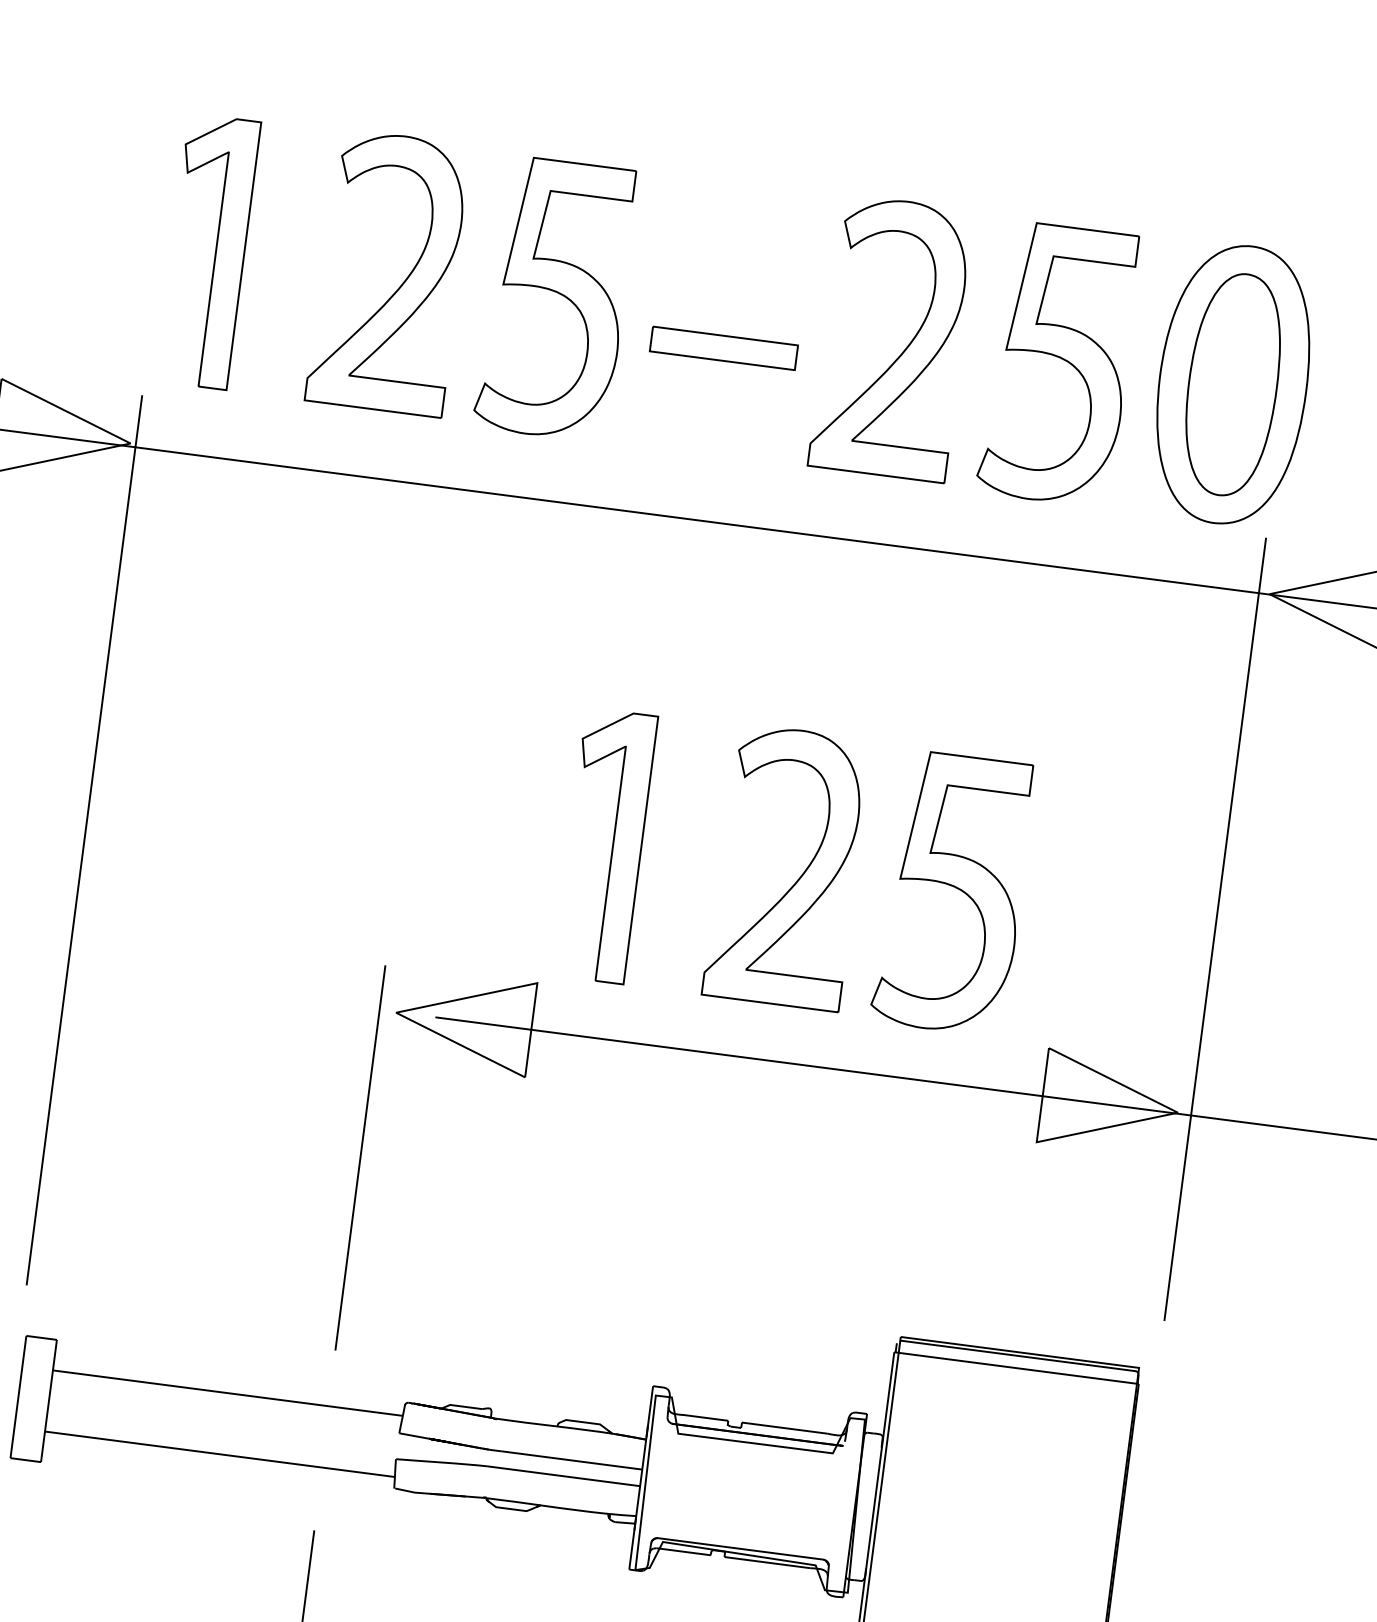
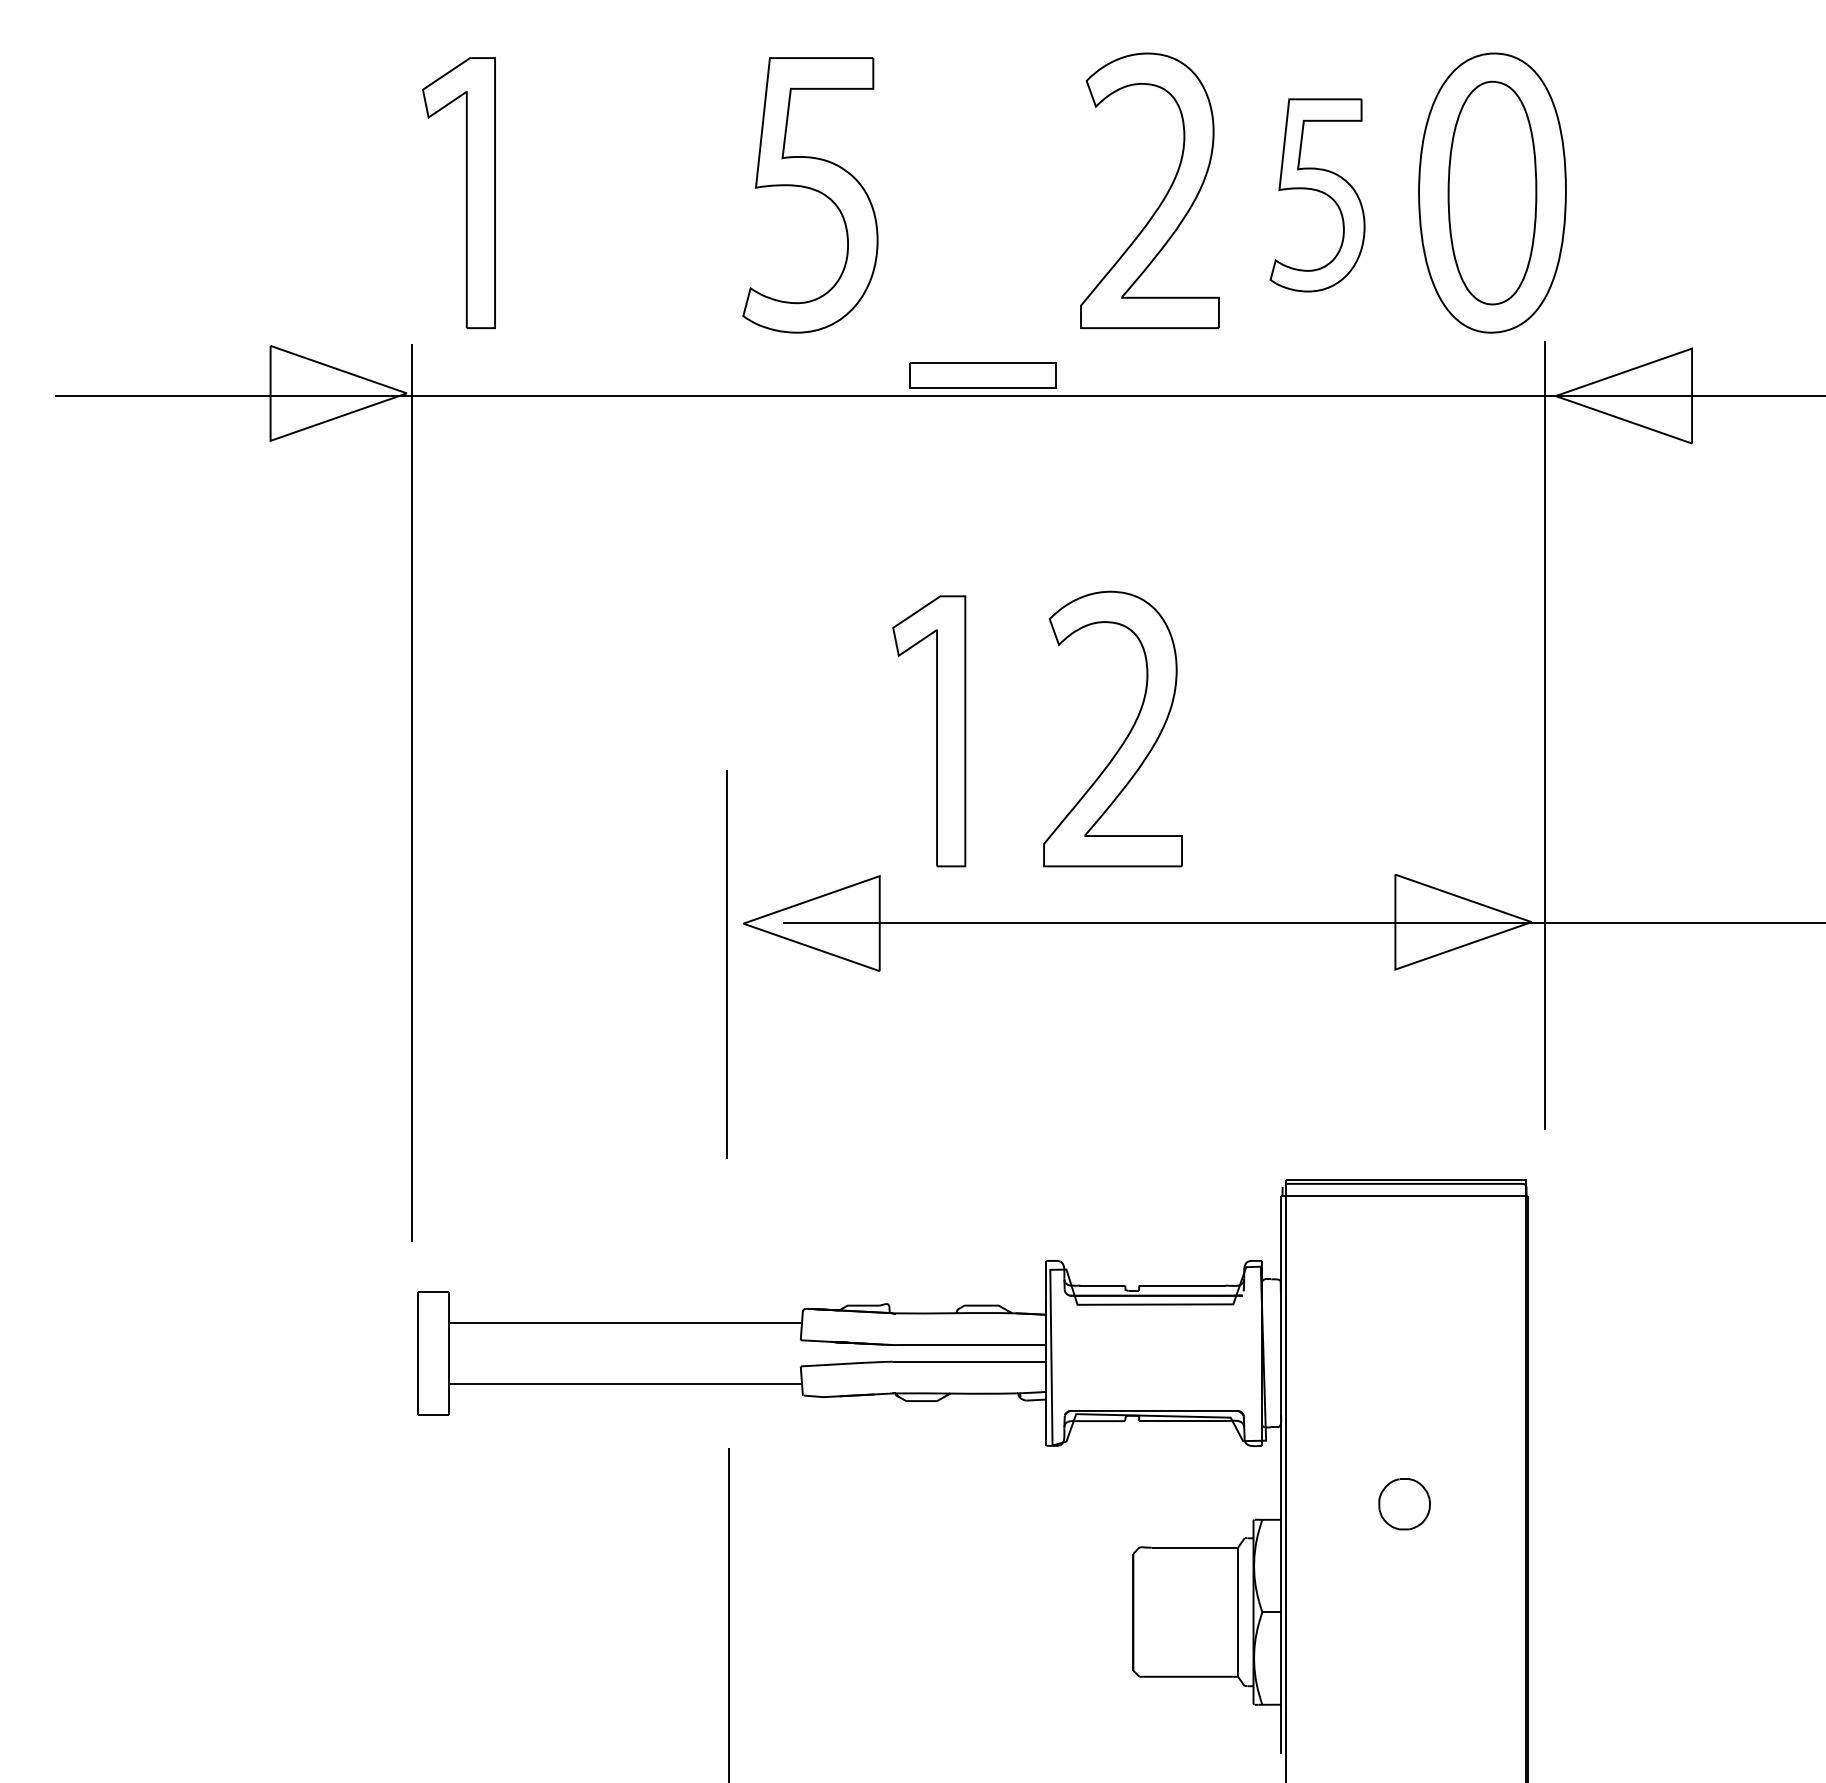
part: (403, 281) -> (656, 197), removed
part: (723, 348) -> (982, 375), moved
part: (1059, 364) -> (1317, 195), size x0.7
part: (953, 893) -> (1280, 733), removed
line: (360, 1158) -> (726, 964), moved

